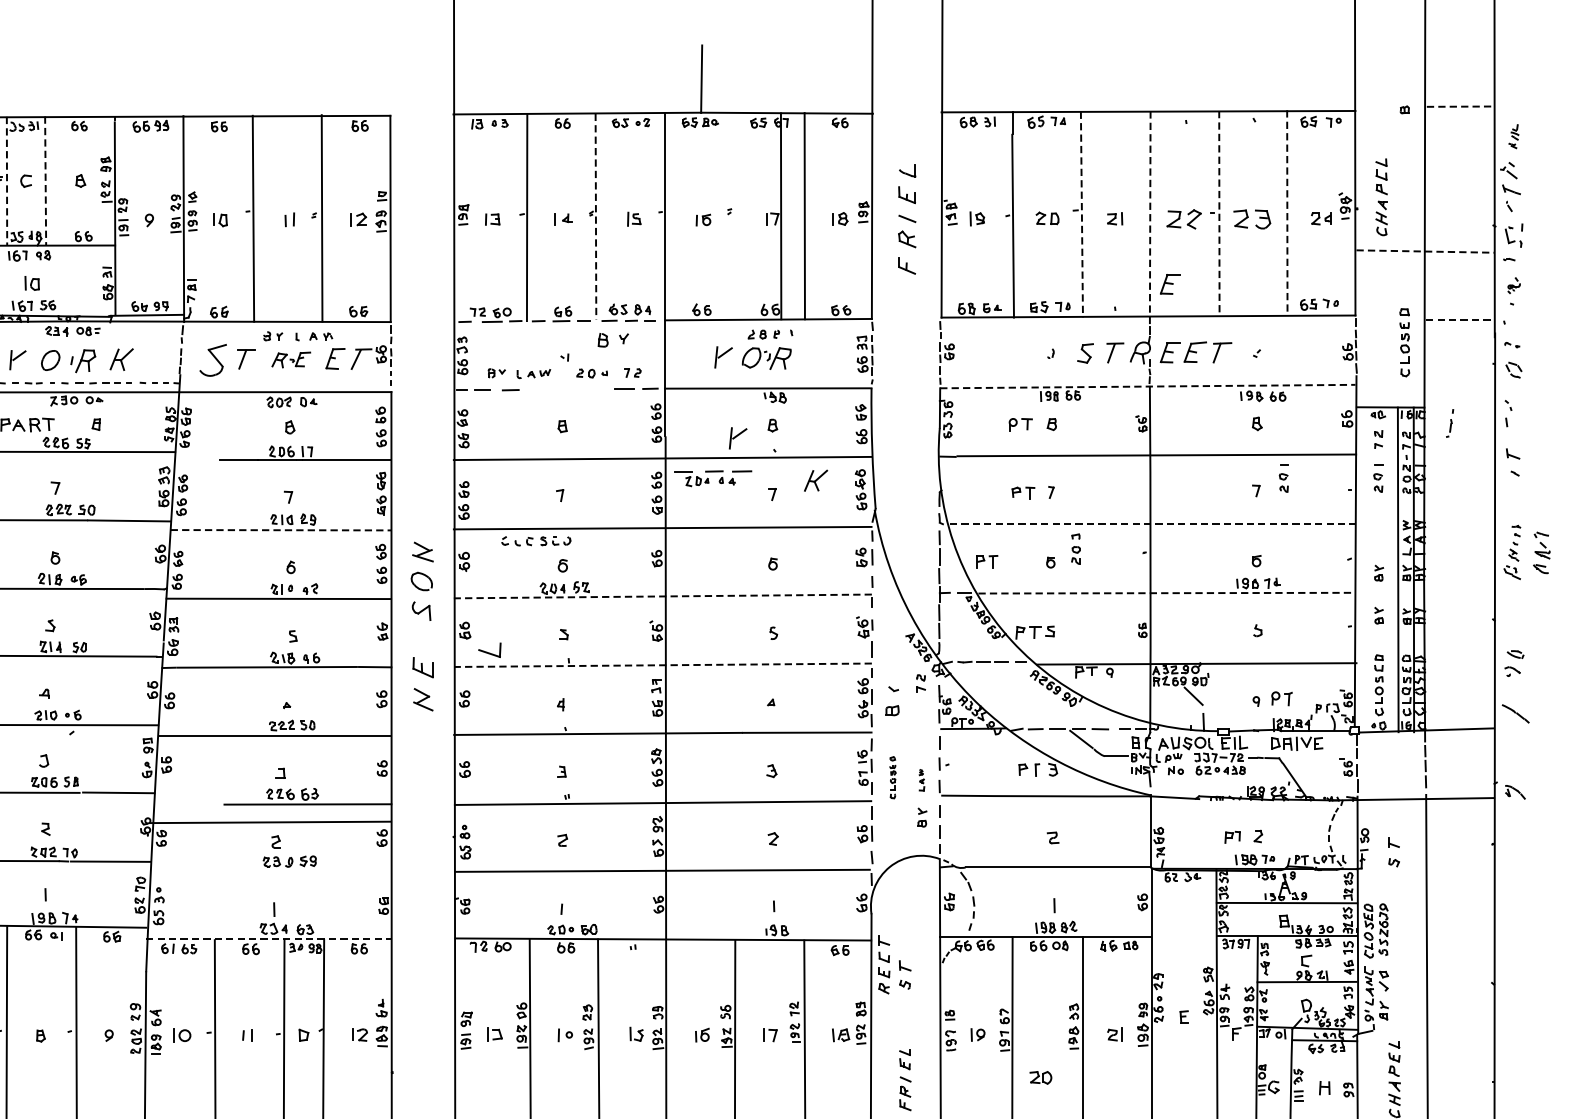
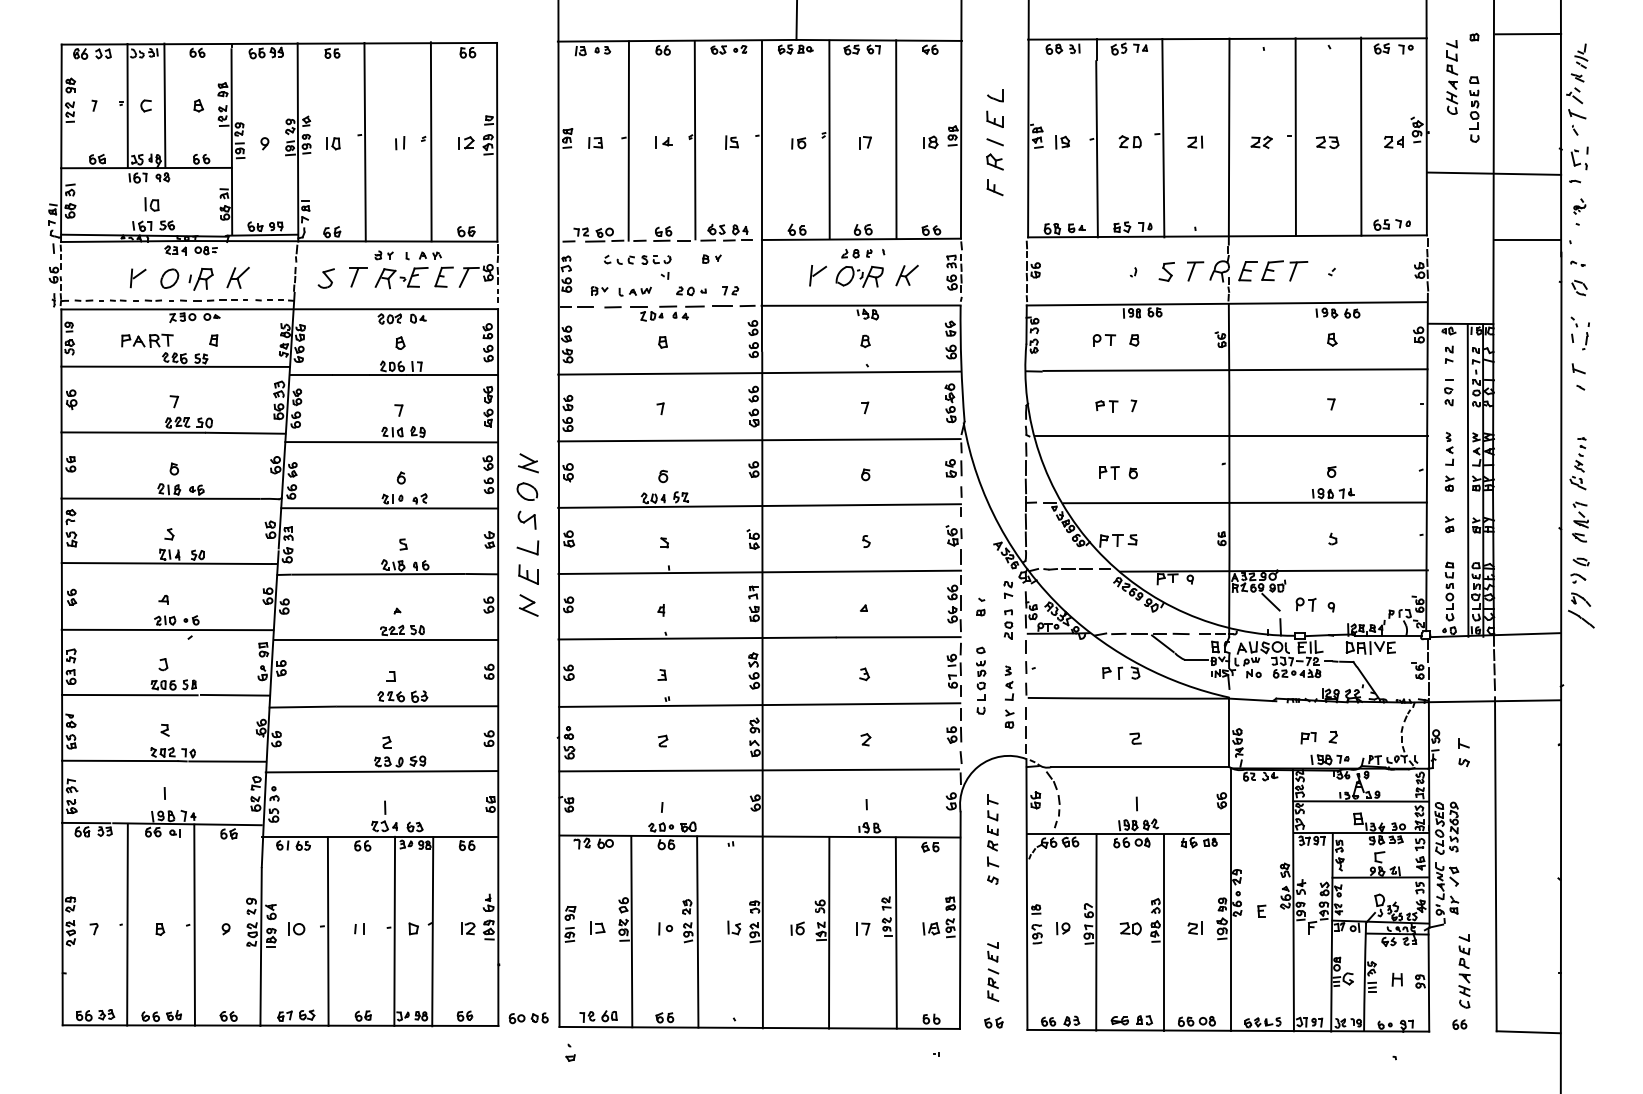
line: (1460, 107) -> (1528, 34), dashed -> solid
part: (1513, 136) -> (1579, 62), size x1.67
line: (6, 180) -> (127, 105), dashed -> solid
line: (45, 181) -> (164, 106), dashed -> solid
part: (1382, 197) -> (1452, 77), moved
line: (1219, 213) -> (1295, 137), dashed -> solid
line: (1287, 213) -> (1361, 137), dashed -> solid
line: (1082, 214) -> (1163, 138), dashed -> solid
line: (781, 216) -> (829, 139), moved
line: (596, 217) -> (695, 140), dashed -> solid
part: (1183, 218) -> (1261, 141), size x0.62
line: (1150, 219) -> (1229, 142), dashed -> solid
part: (1252, 219) -> (1327, 142), size x0.62
line: (1425, 251) -> (1494, 173), dashed -> solid
part: (1169, 284) -> (1247, 205), removed
line: (1459, 319) -> (1527, 239), dashed -> solid
part: (612, 339) -> (711, 258), size x0.62
part: (1404, 342) -> (1474, 109), moved
part: (212, 360) -> (325, 278), size x0.62
part: (291, 360) -> (401, 278), size x1.43
line: (1148, 386) -> (1227, 303), dashed -> solid
part: (1449, 423) -> (1585, 336), moved
part: (737, 438) -> (831, 353), removed
line: (196, 459) -> (310, 374), added
part: (713, 478) -> (667, 313), moved
part: (1283, 478) -> (1357, 392), removed
part: (815, 480) -> (906, 275), moved
line: (1152, 524) -> (1231, 436), dashed -> solid
line: (281, 530) -> (392, 442), dashed -> solid
part: (1378, 536) -> (1449, 448), added
part: (536, 540) -> (637, 259), moved
part: (1075, 549) -> (1008, 624), moved
part: (1541, 552) -> (1580, 521), moved
part: (987, 561) -> (1109, 472), moved
line: (1167, 592) -> (1245, 502), dashed -> solid
line: (662, 596) -> (759, 506), dashed -> solid
part: (489, 649) -> (527, 547), moved
line: (662, 665) -> (759, 572), dashed -> solid
part: (1281, 698) -> (1305, 604), moved
part: (892, 700) -> (980, 606), size x0.62
part: (893, 777) -> (981, 680), size x1.67
part: (921, 779) -> (1008, 682), size x1.67
part: (1514, 792) -> (1580, 599), moved
line: (188, 804) -> (302, 706), added
line: (270, 822) -> (381, 771), moved
line: (268, 939) -> (379, 836), dashed -> solid
part: (883, 964) -> (992, 822), moved
part: (1040, 1077) -> (1130, 928), moved

